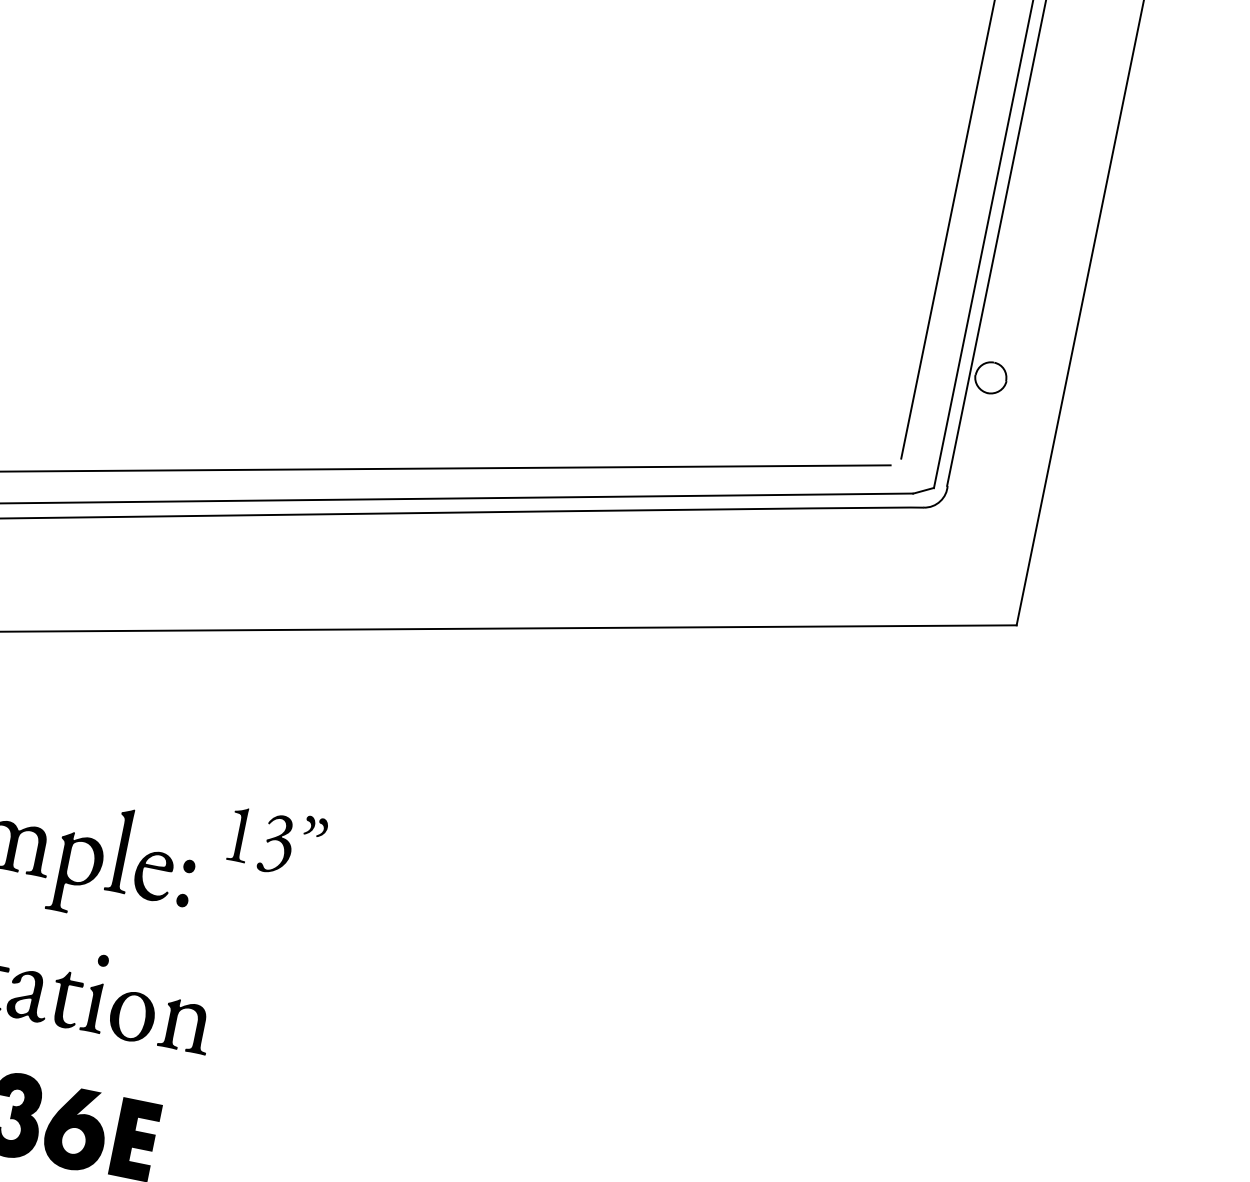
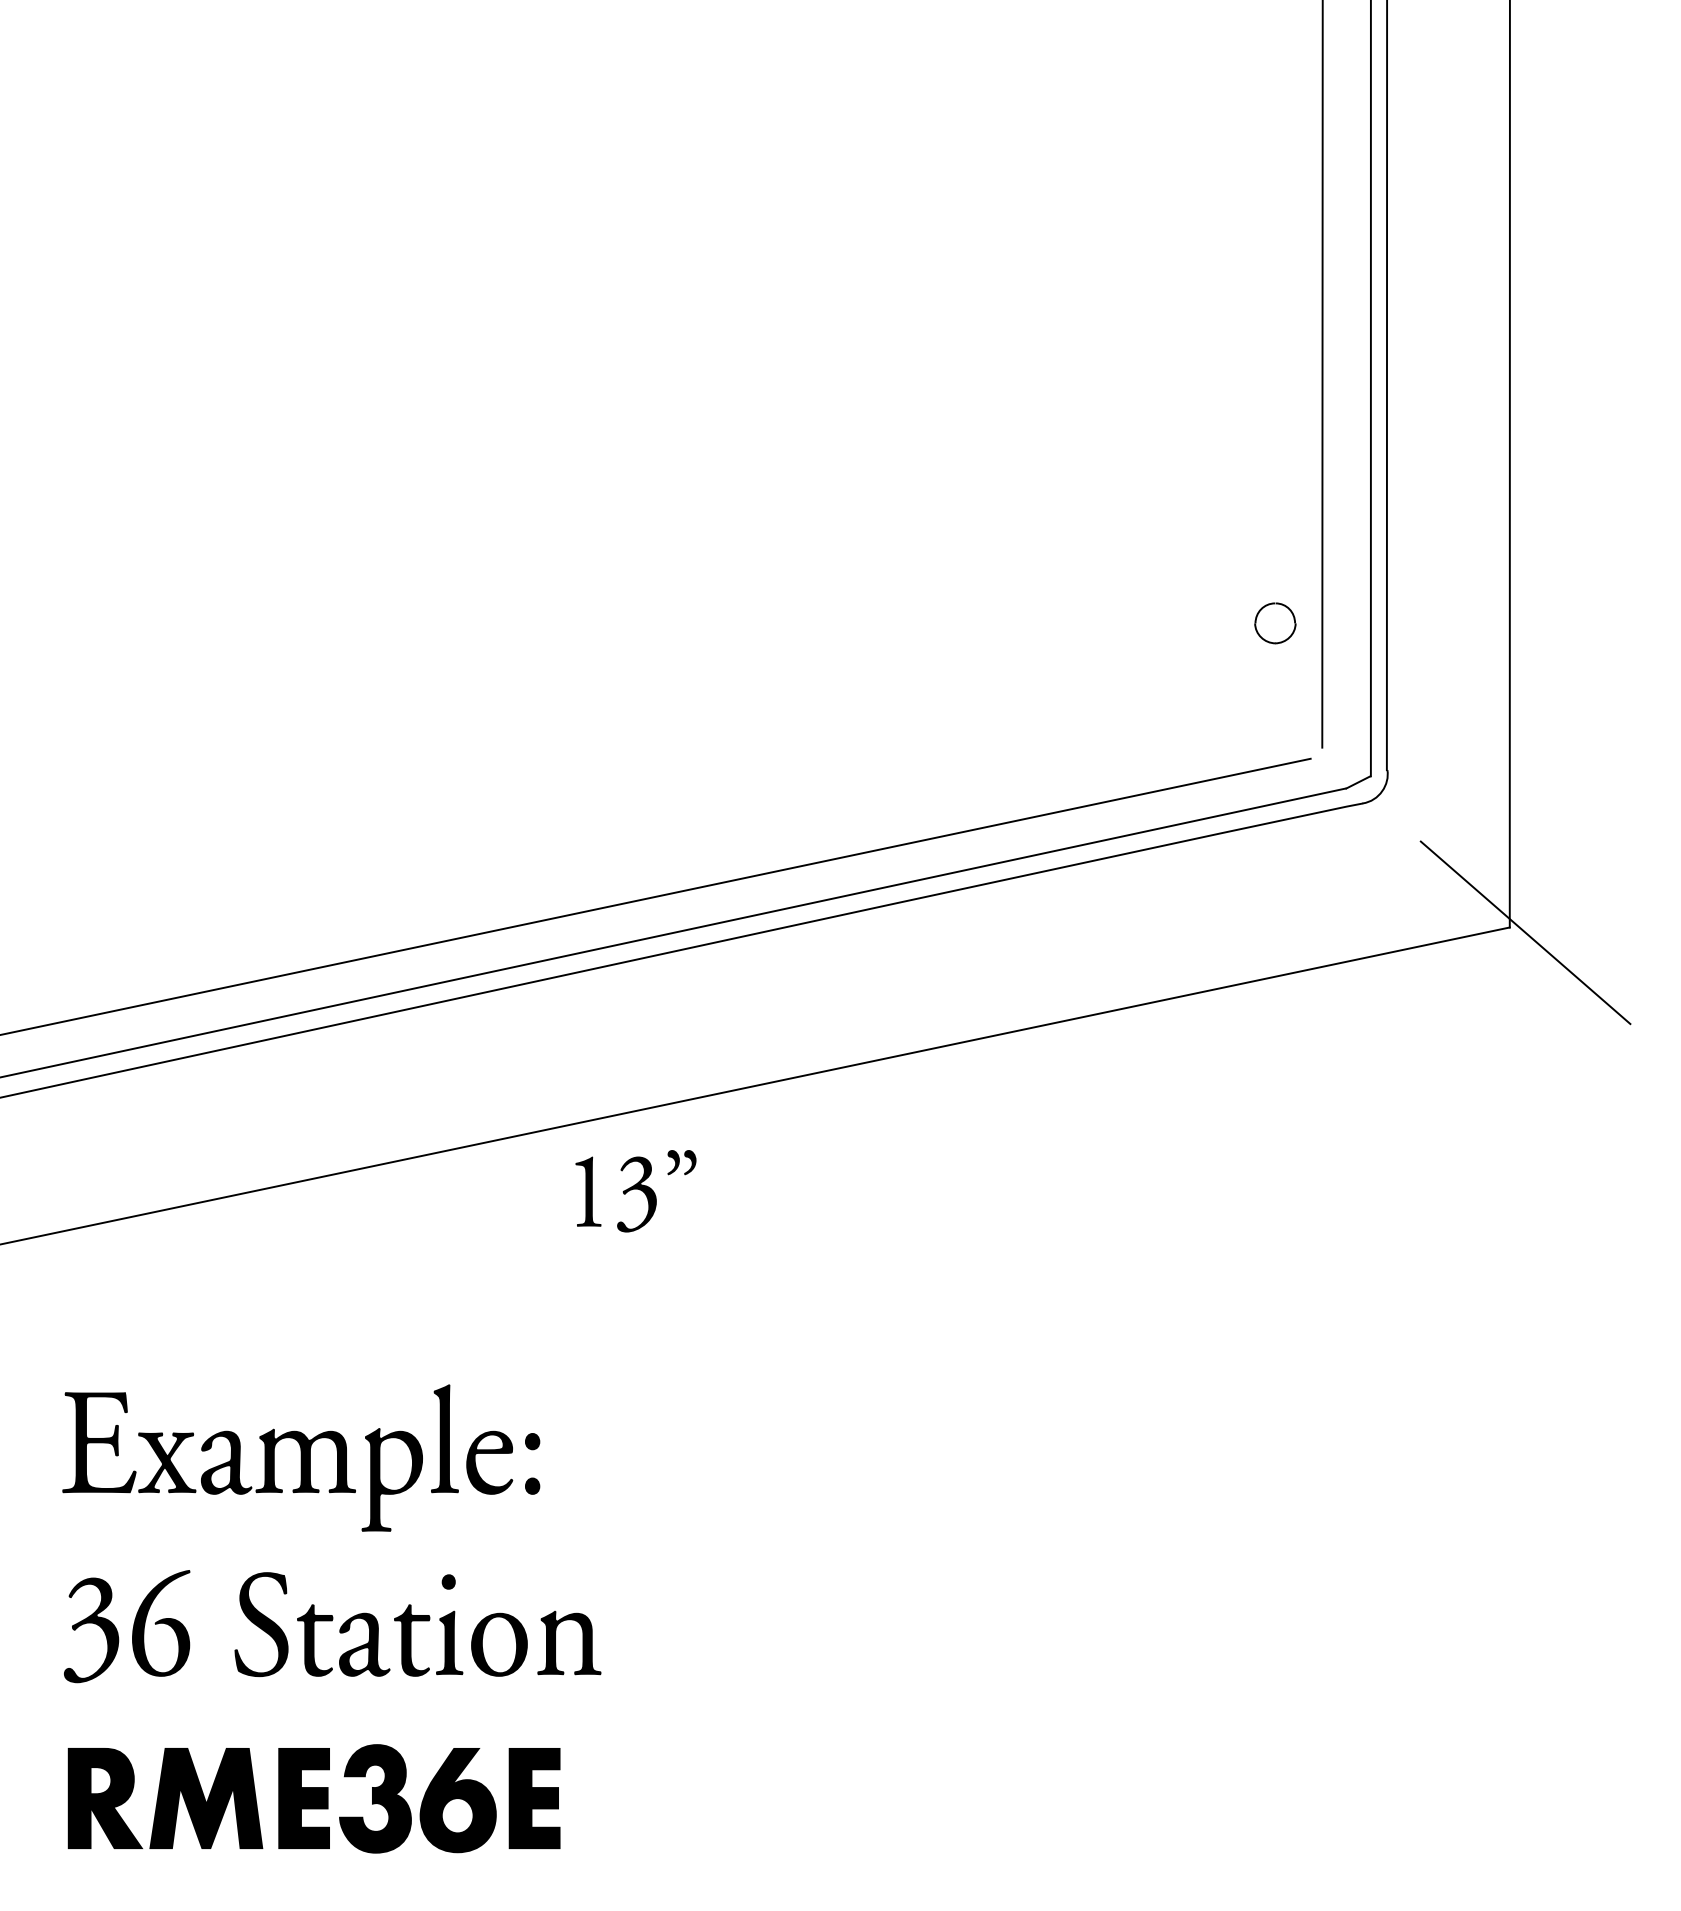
part: (991, 378) -> (1275, 623), moved
line: (1027, 631) -> (1525, 932), added
part: (276, 841) -> (635, 1191), moved

